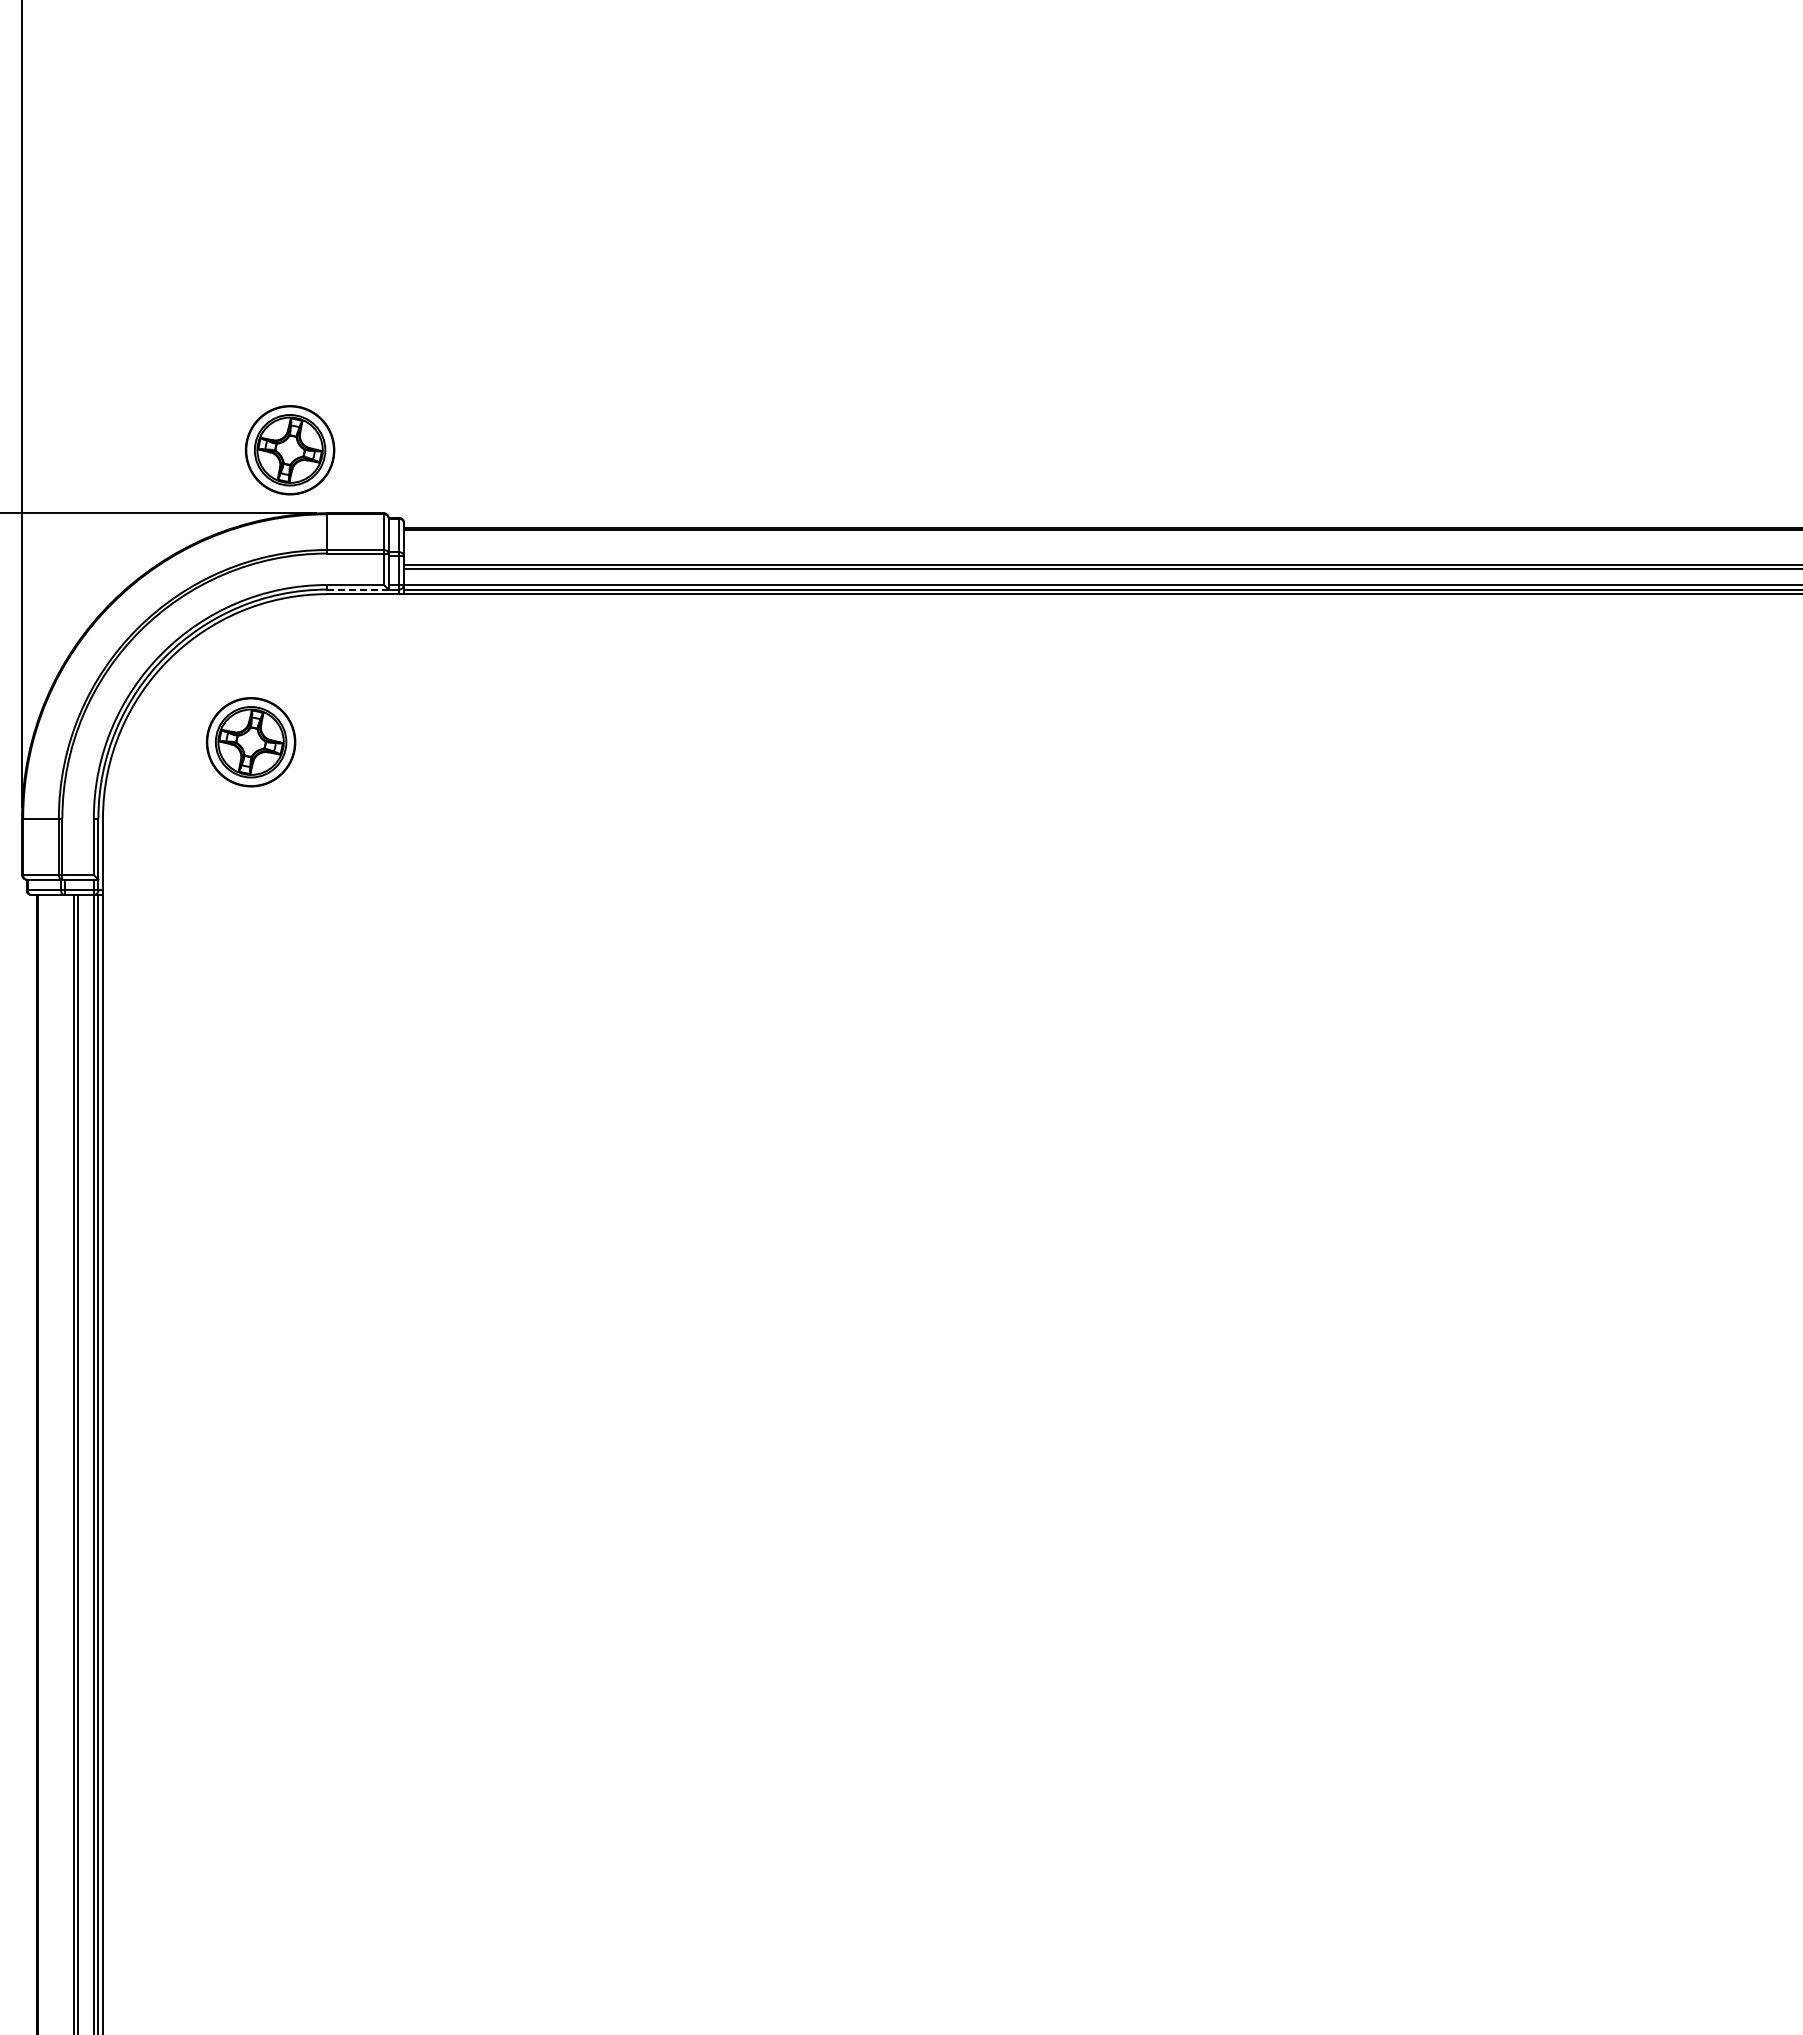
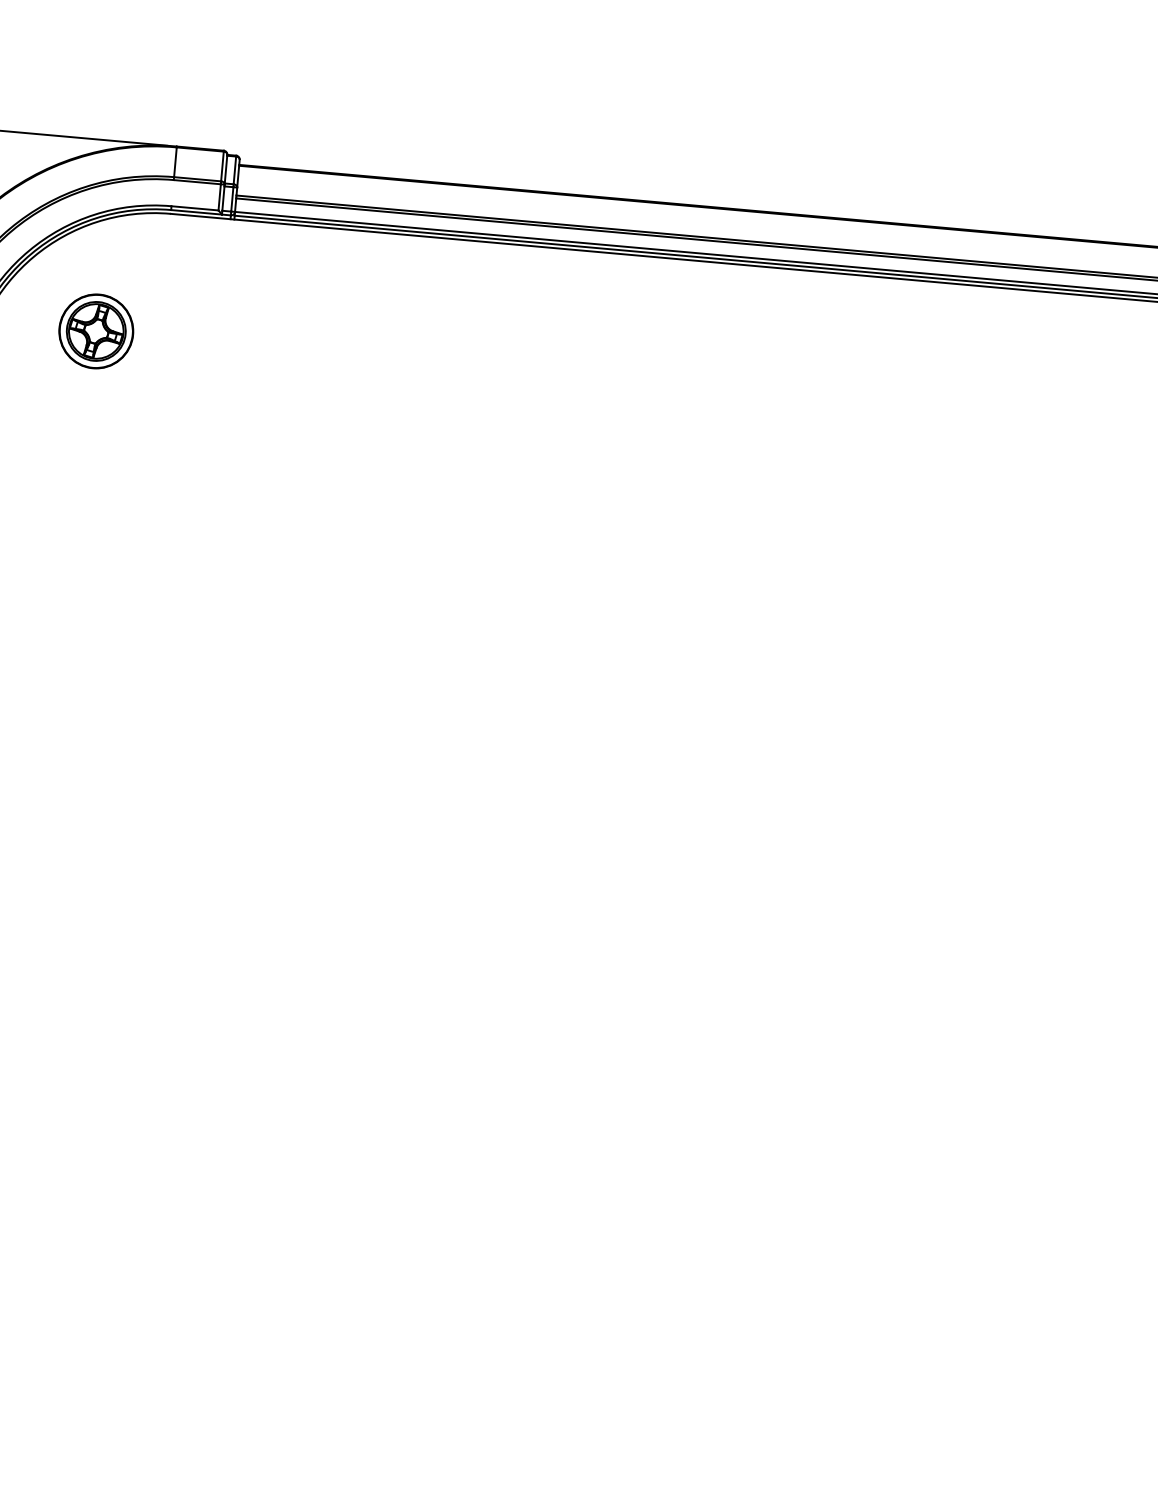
part: (290, 450) -> (150, 91), removed
line: (358, 589) -> (197, 212), dashed -> solid

